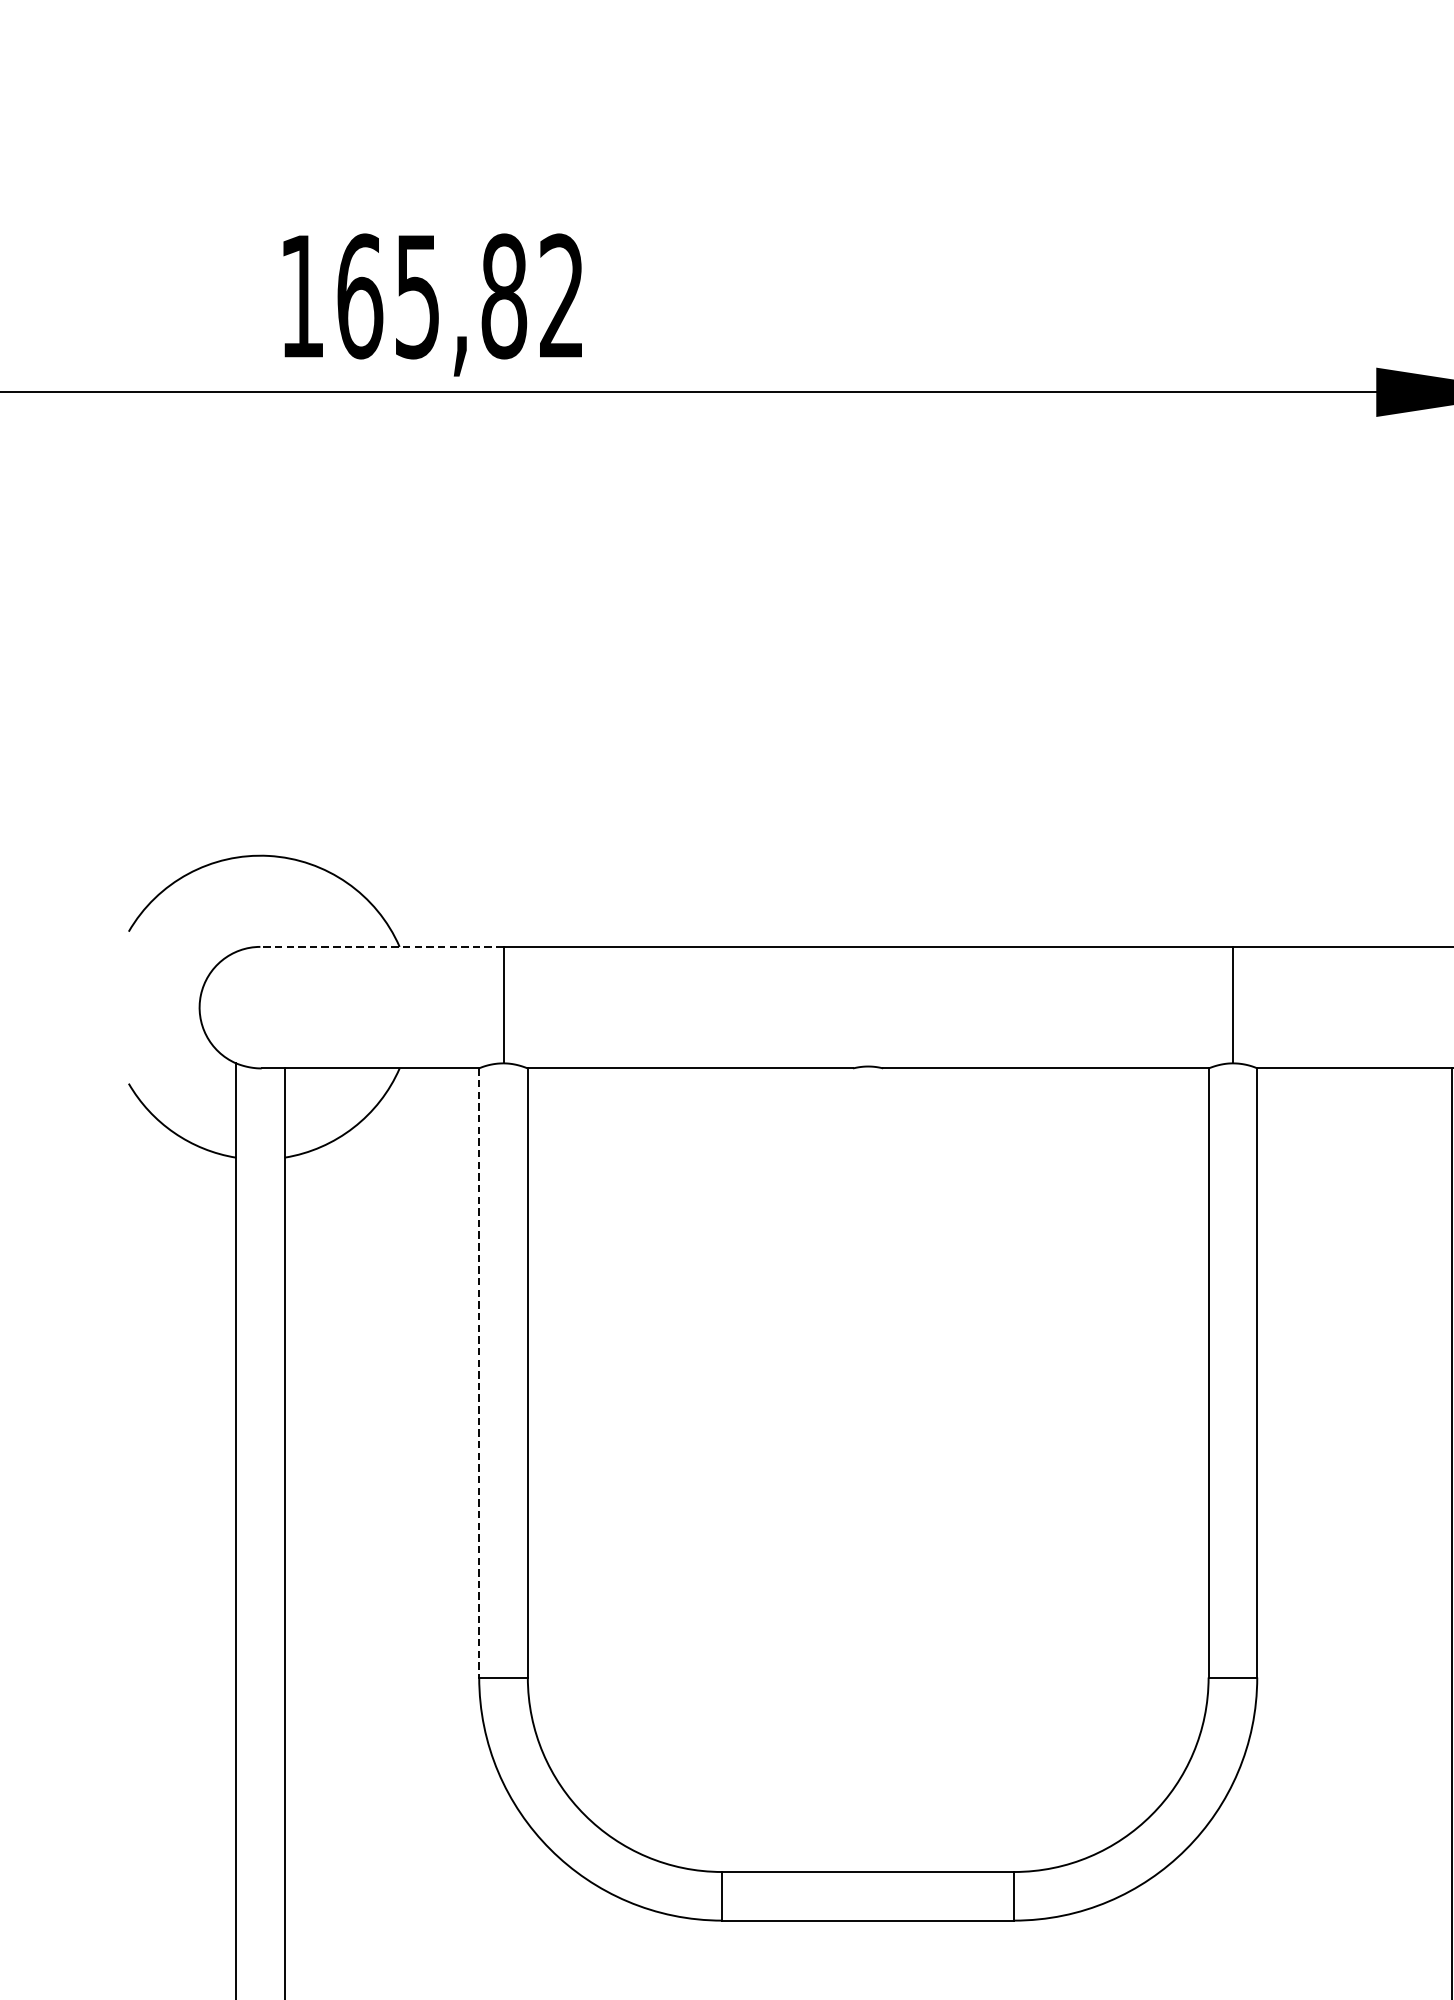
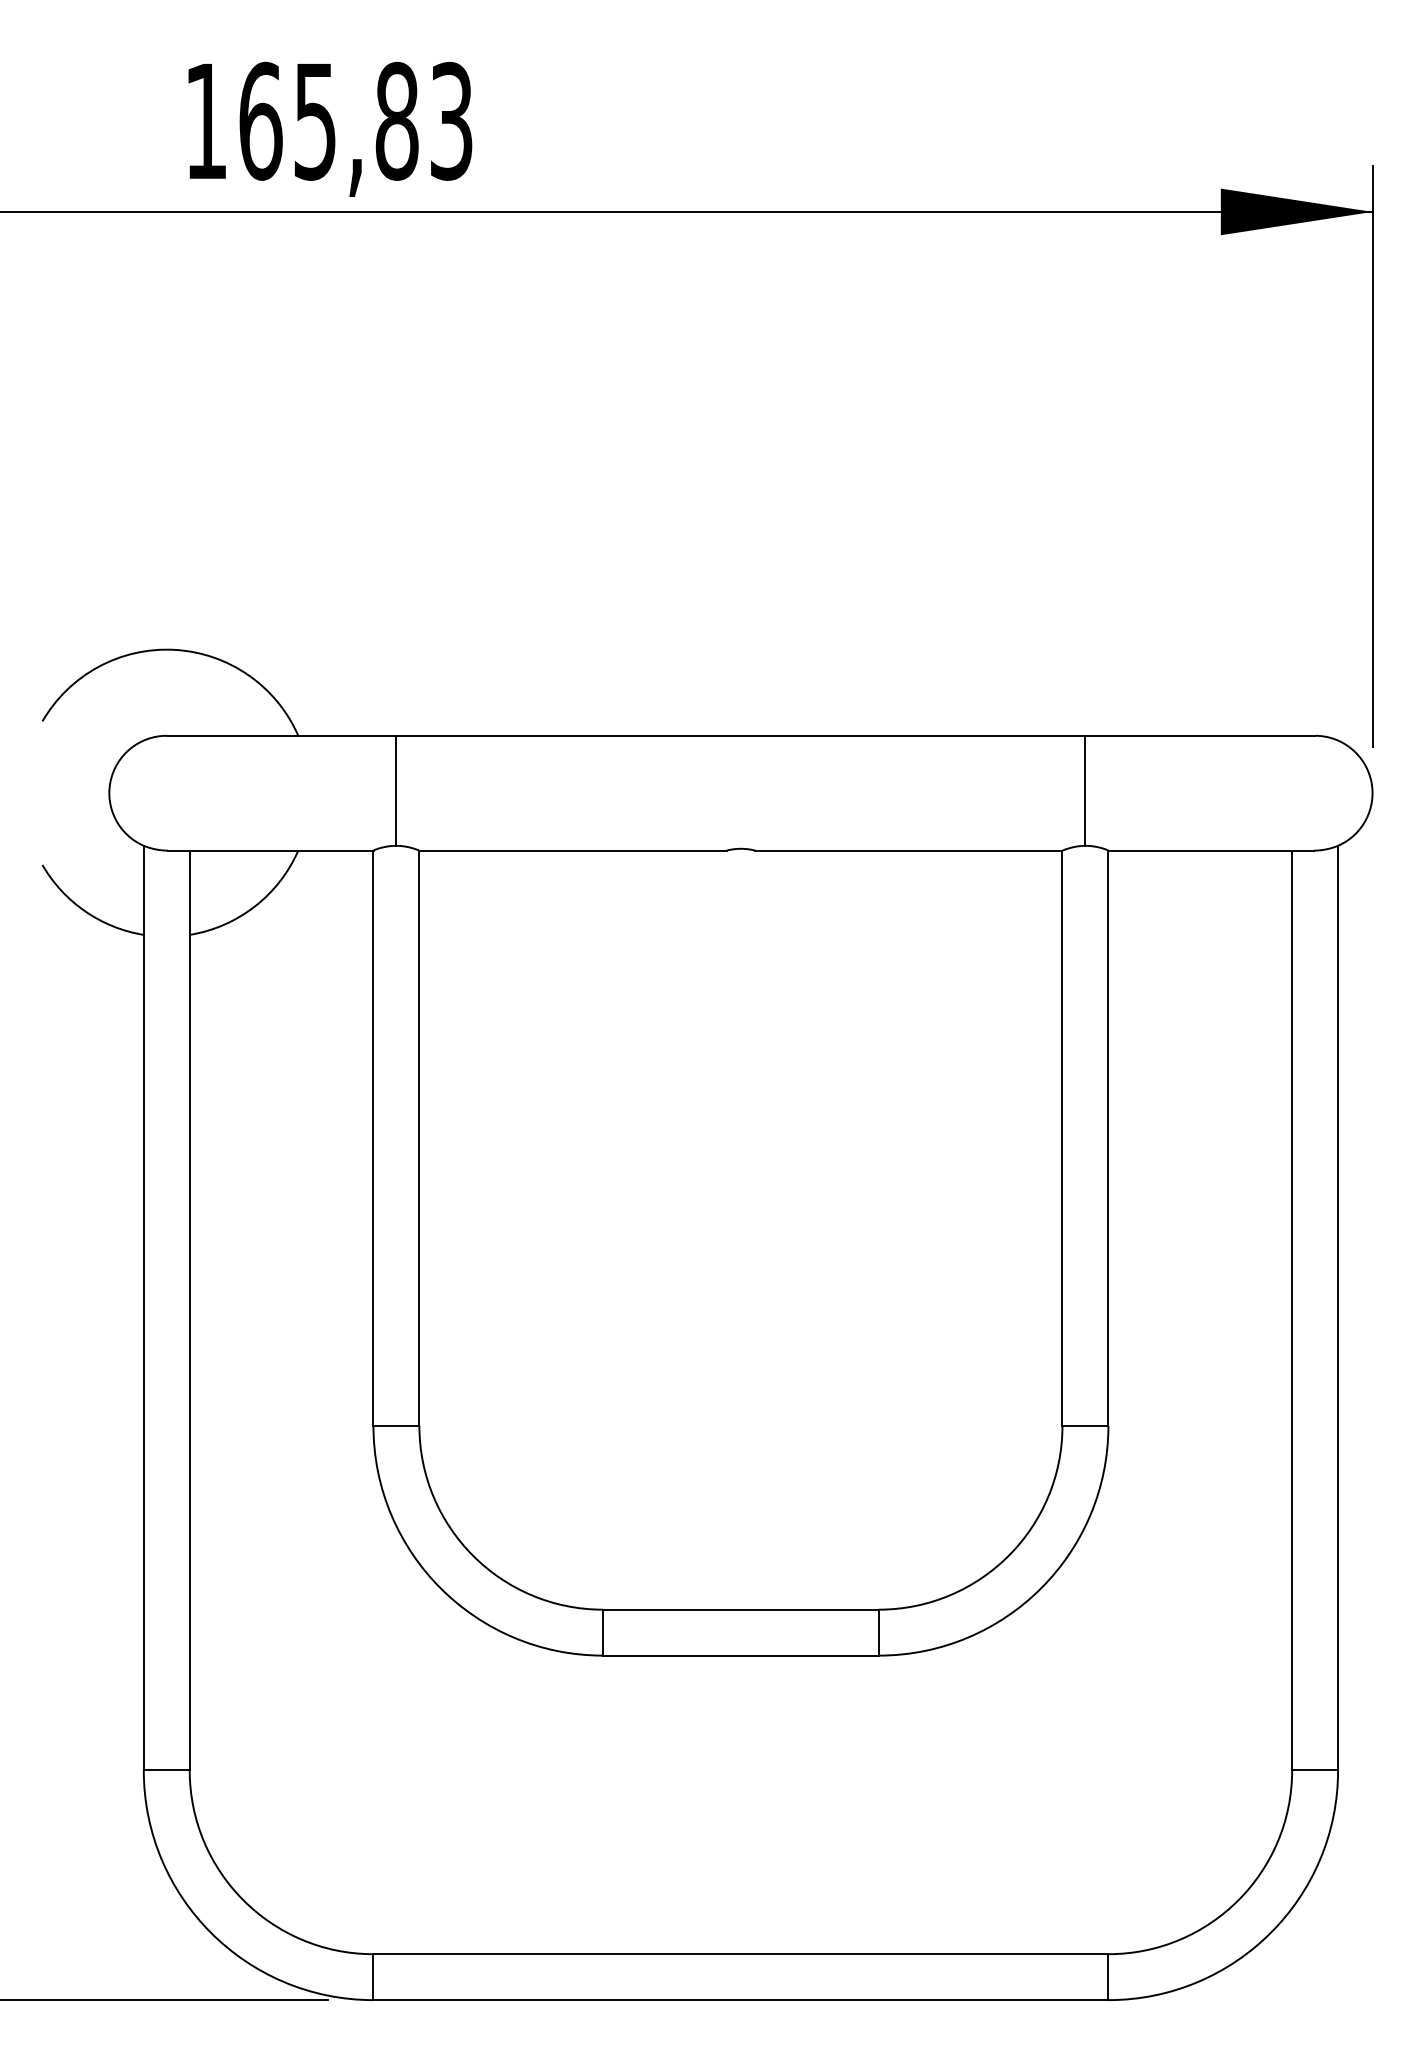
text: (561, 296) -> (451, 121), 165,82 -> 165,83
line: (381, 946) -> (281, 735), dashed -> solid
line: (479, 1373) -> (373, 1138), dashed -> solid

